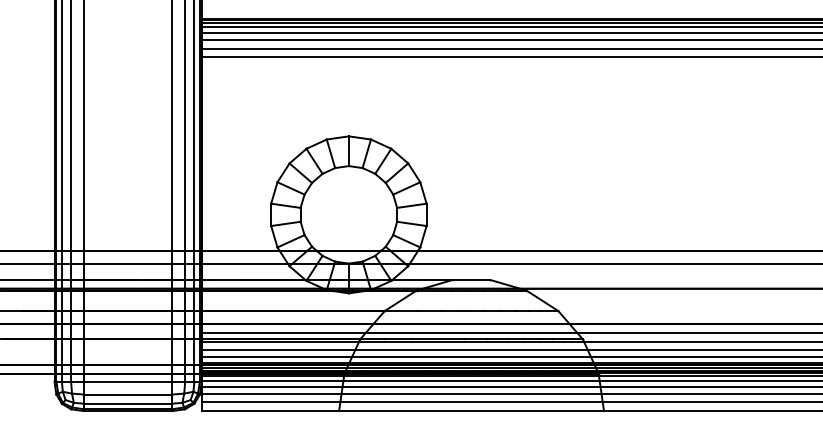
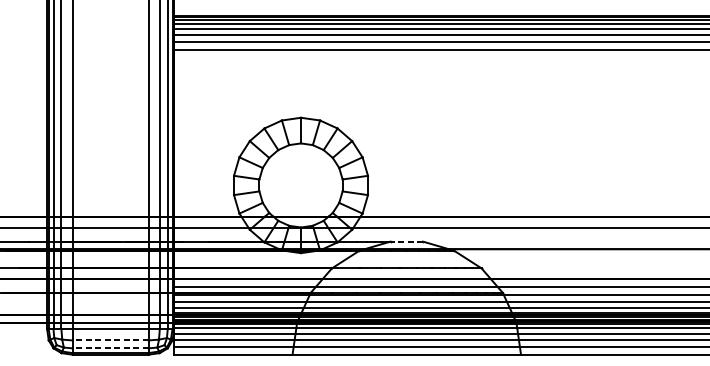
line: (471, 279) -> (406, 241), solid -> dashed
line: (127, 394) -> (110, 340), solid -> dashed
line: (127, 403) -> (110, 348), solid -> dashed

